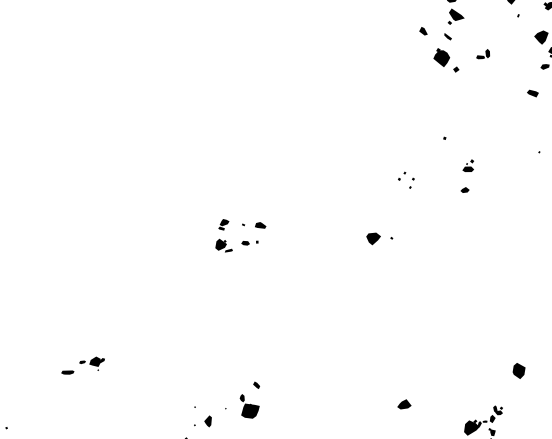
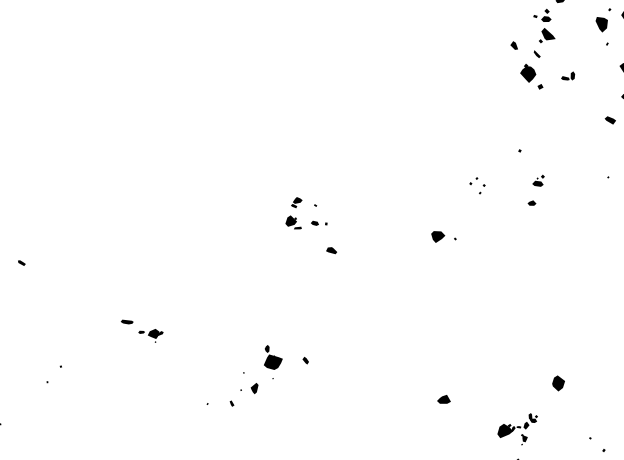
part: (260, 225) -> (331, 250), moved
part: (92, 364) -> (150, 335), moved
part: (249, 406) -> (273, 357), moved

